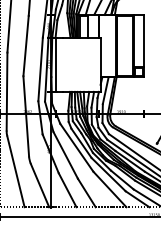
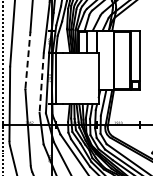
line: (26, 45) -> (28, 59), solid -> dashed
line: (40, 69) -> (41, 82), solid -> dashed

